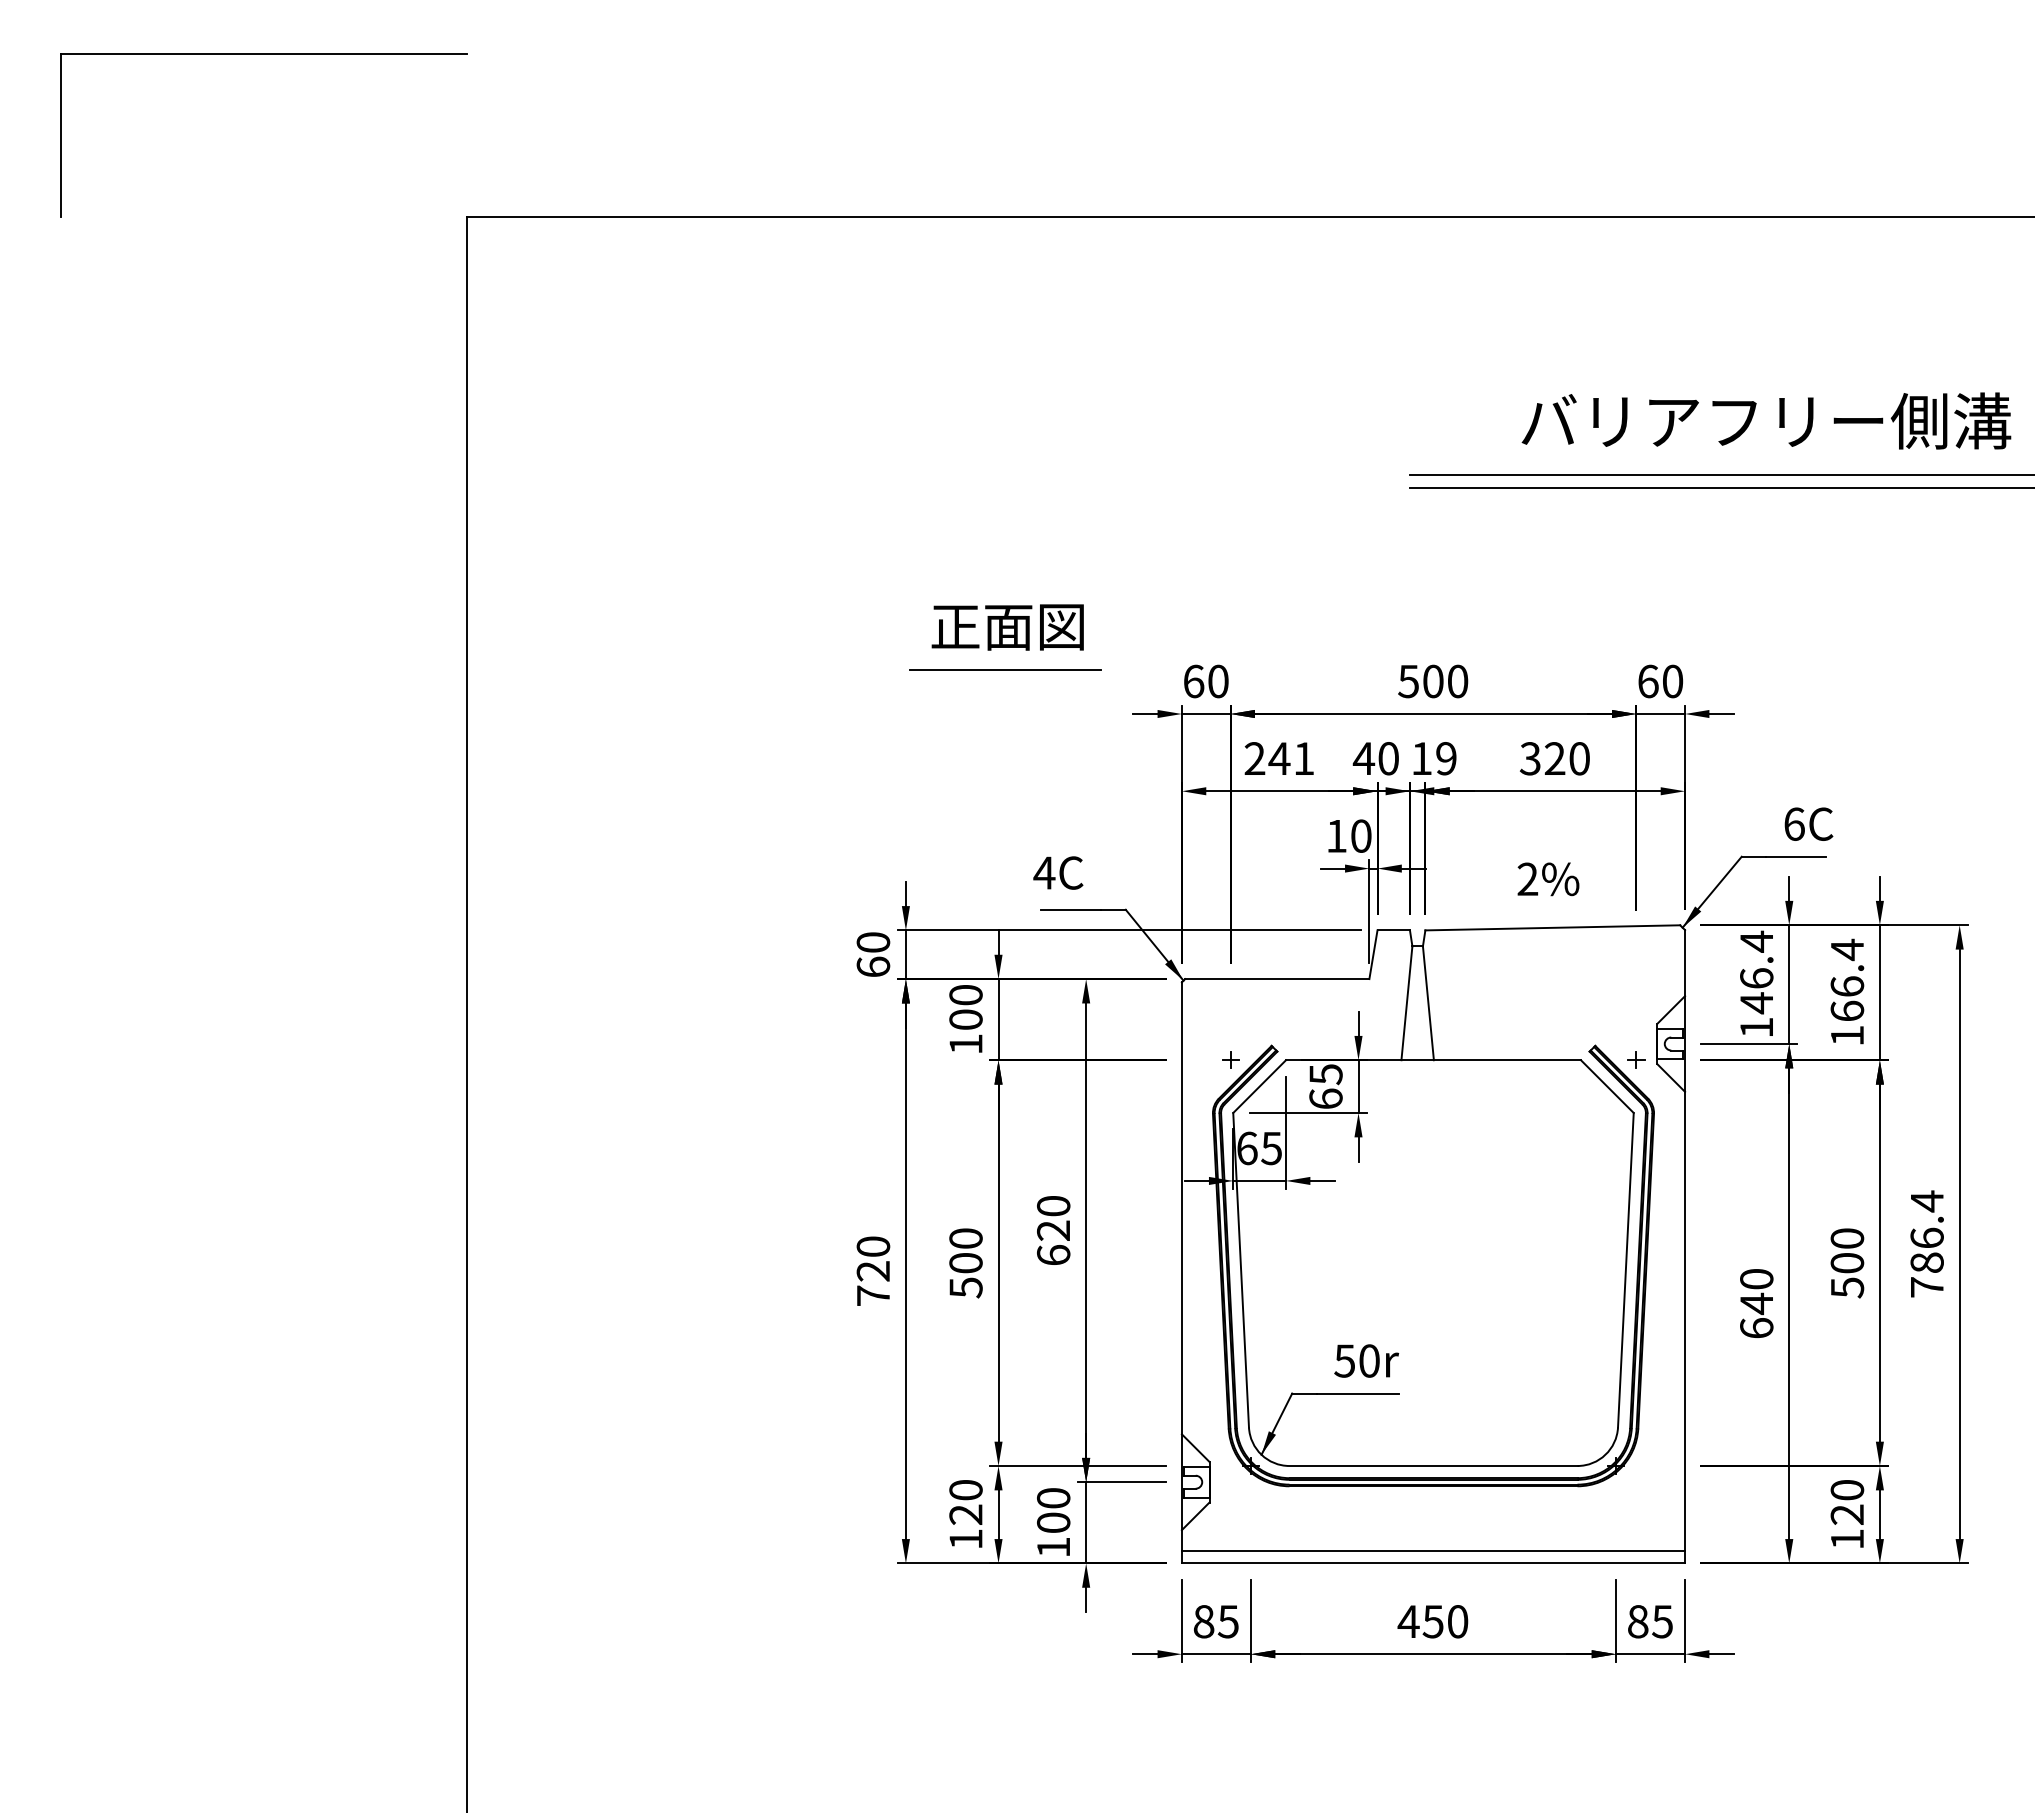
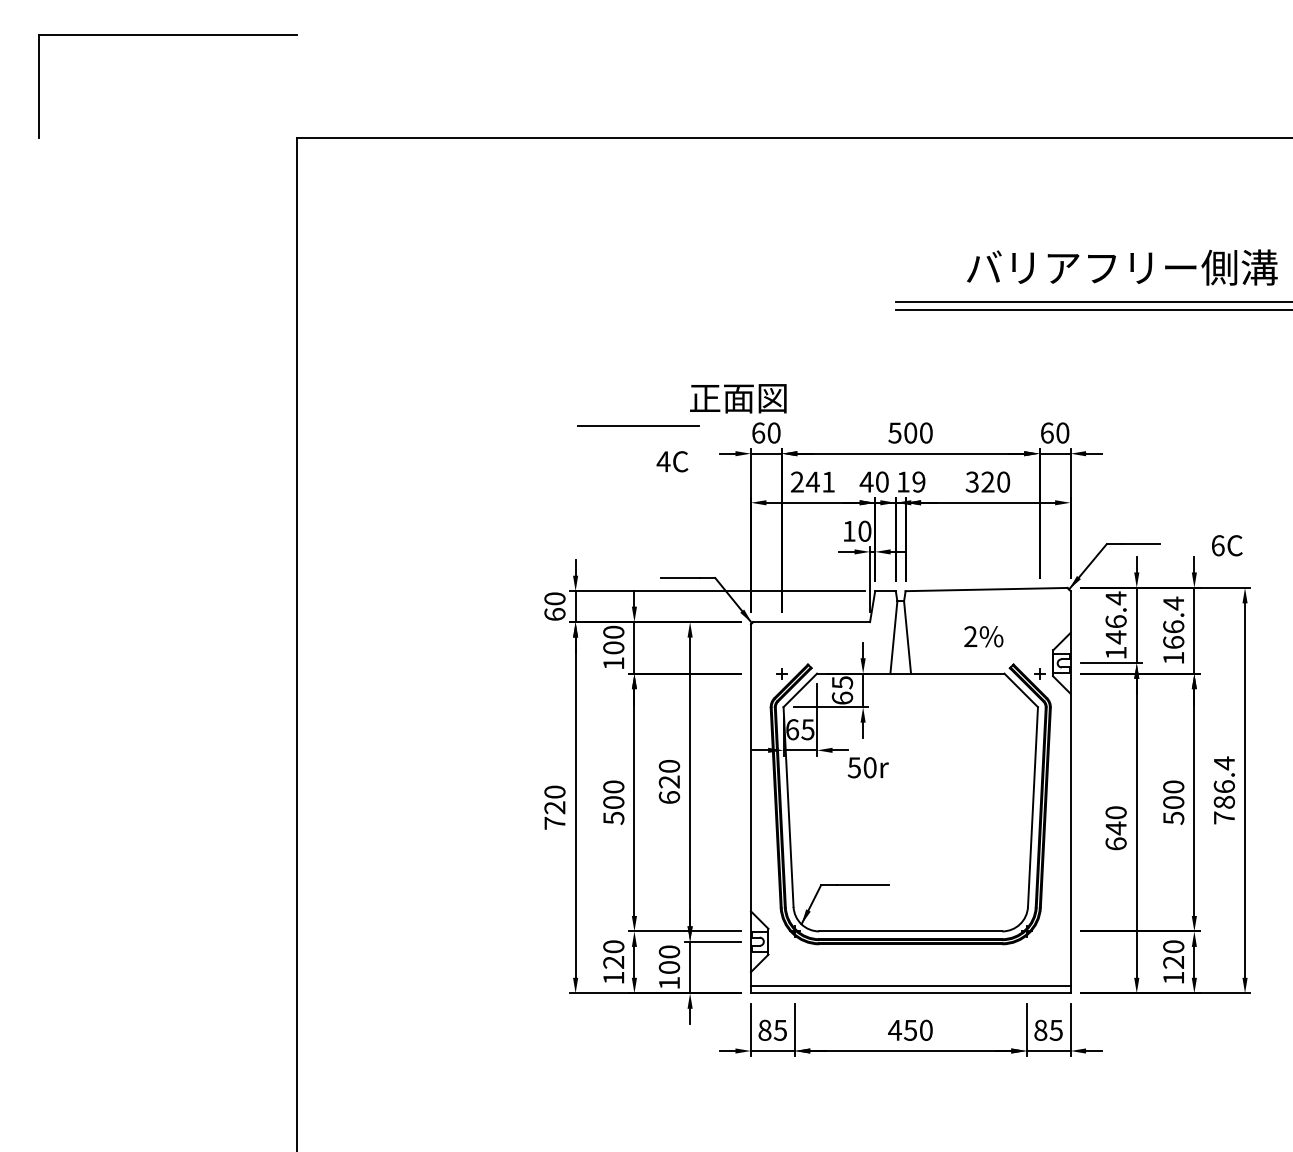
text: (1008, 627) -> (738, 398), moved
text: (1809, 823) -> (1227, 545), moved
text: (1058, 872) -> (672, 461), moved
text: (1547, 878) -> (983, 636), moved
text: (1365, 1360) -> (867, 767), moved

